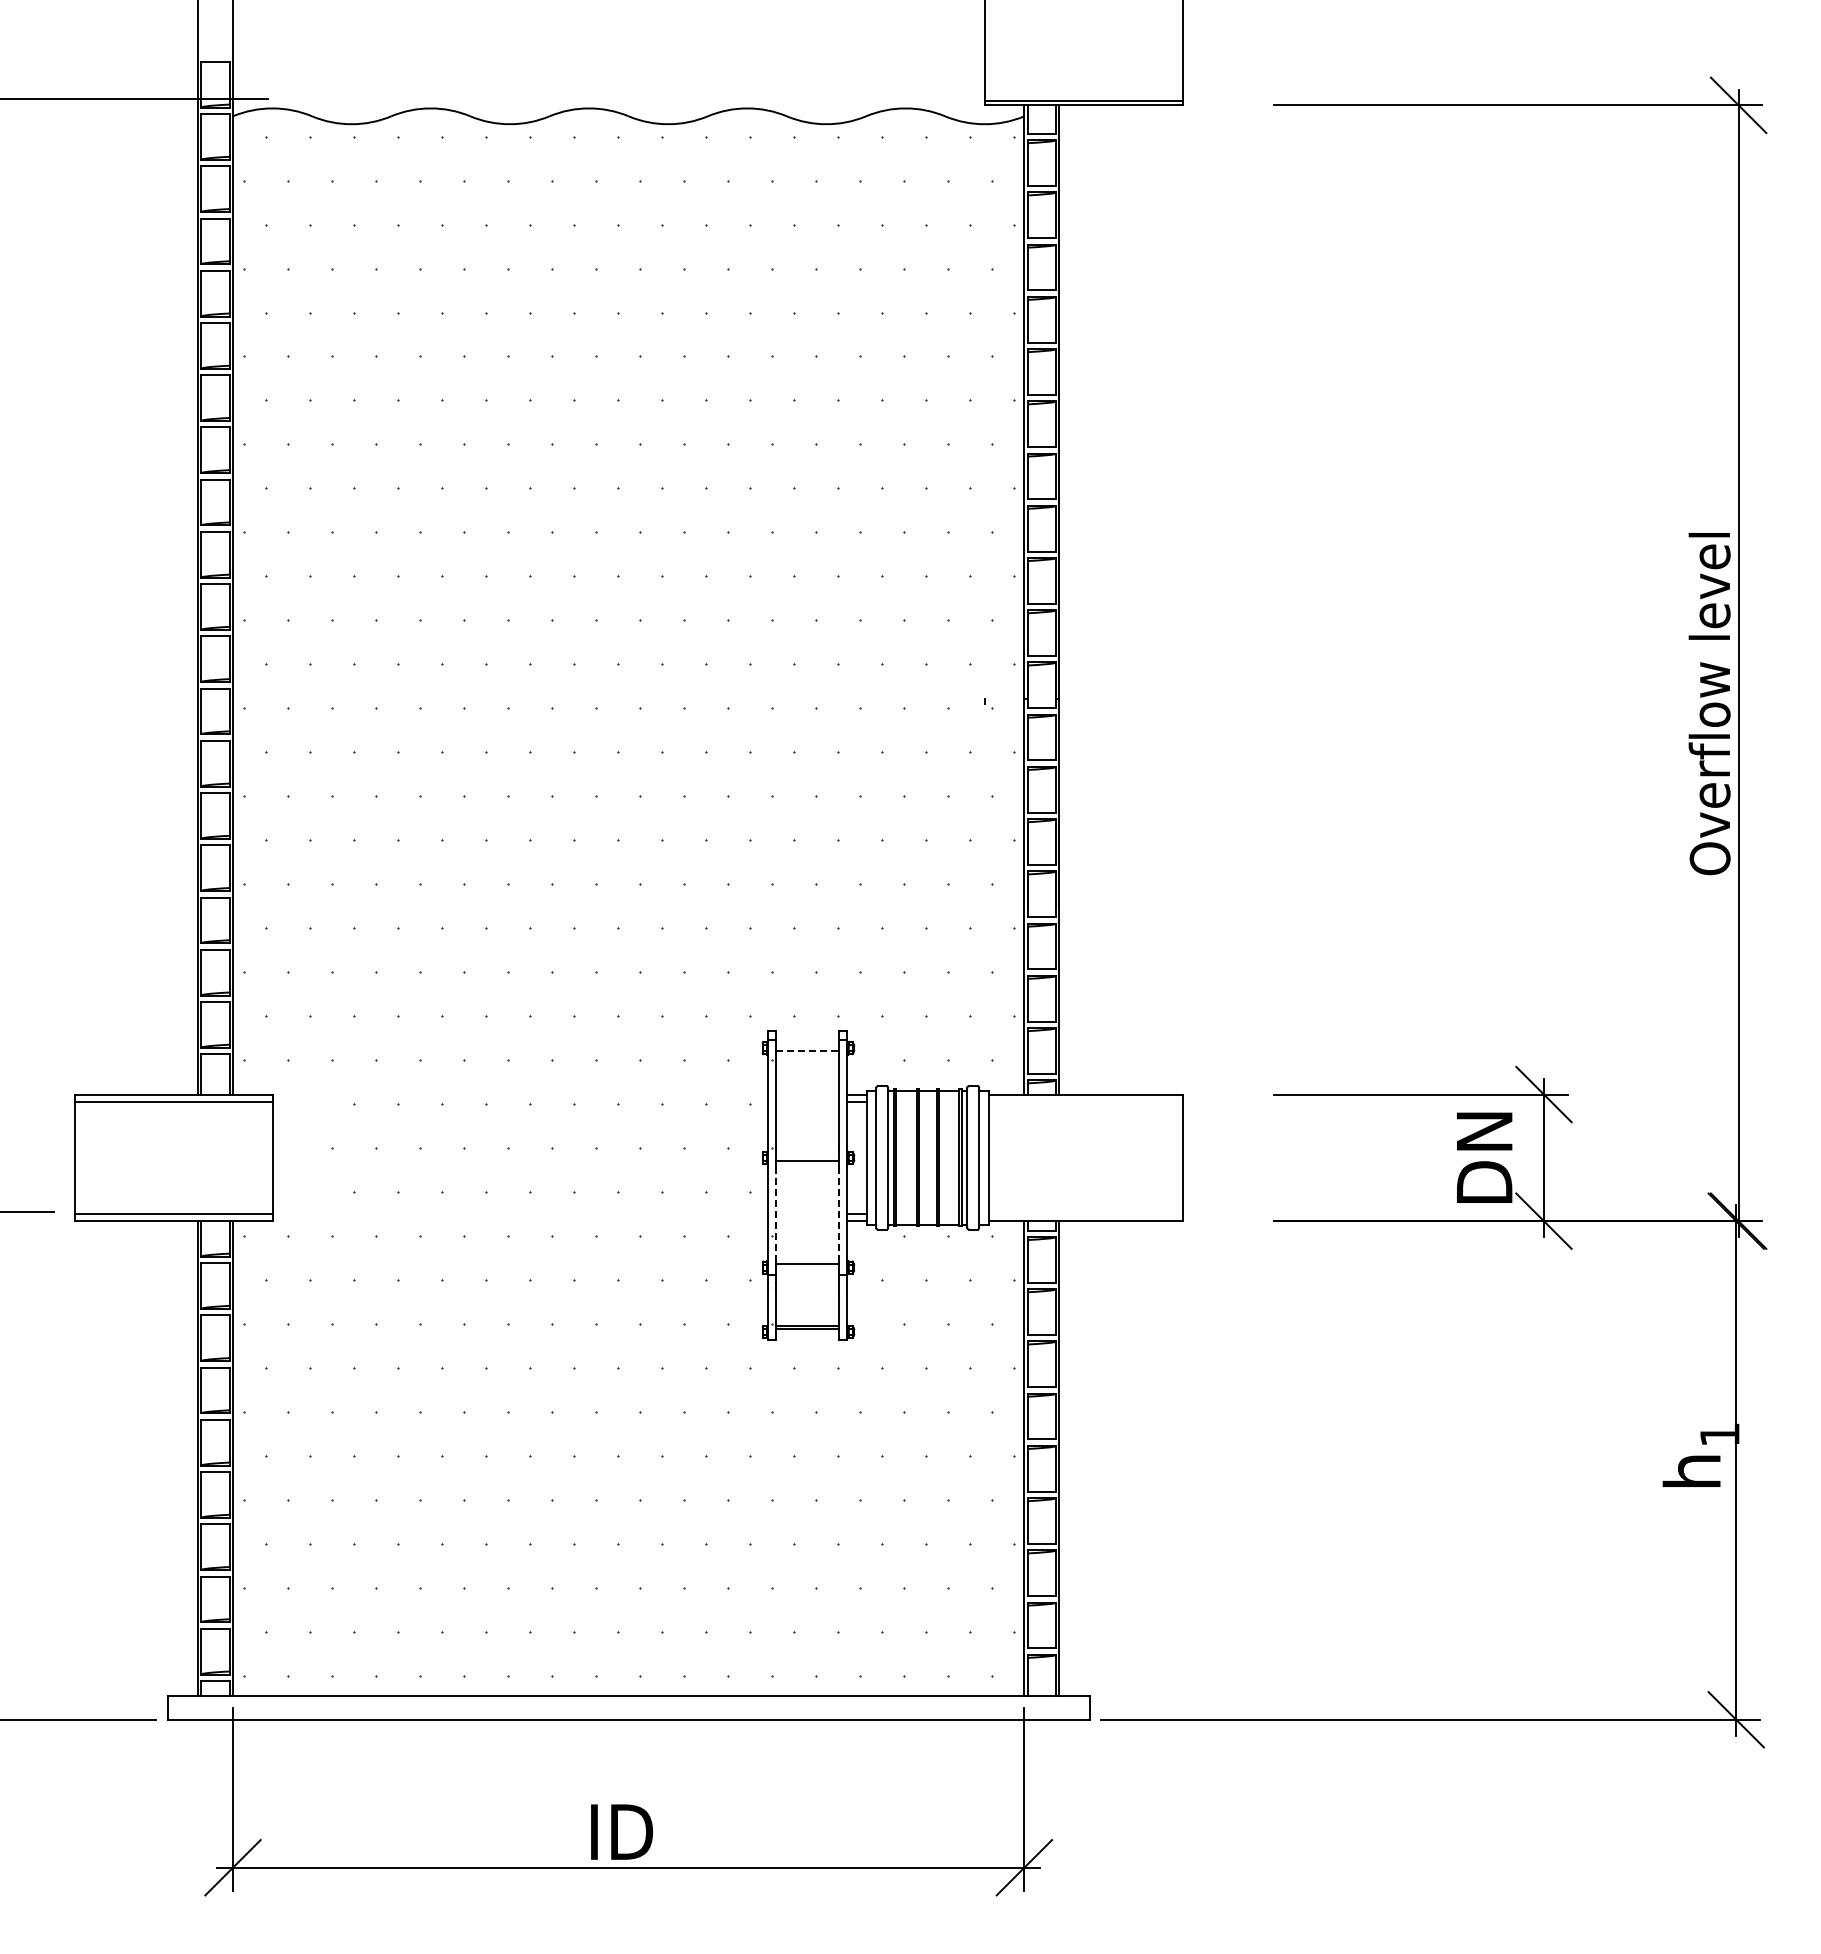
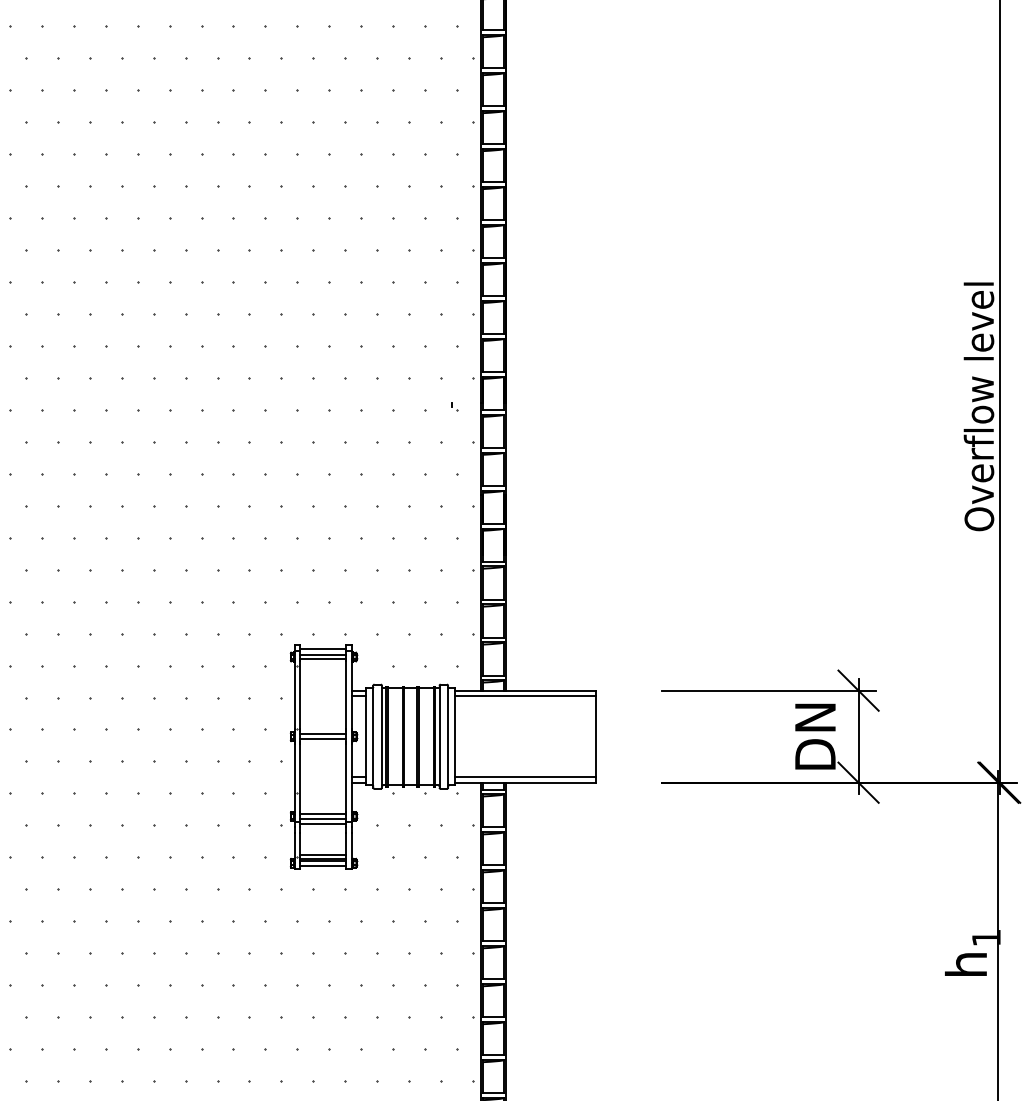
line: (807, 1037) -> (323, 649), added
line: (807, 1045) -> (323, 655), added
line: (807, 1051) -> (323, 659), dashed -> solid
line: (1085, 1102) -> (525, 696), added
line: (807, 1154) -> (323, 734), added
line: (1085, 1213) -> (525, 777), added
line: (775, 1215) -> (300, 778), dashed -> solid
line: (839, 1215) -> (346, 778), dashed -> solid
line: (807, 1270) -> (323, 818), added
line: (807, 1278) -> (323, 824), added
line: (807, 1321) -> (323, 855), added
line: (807, 1335) -> (323, 865), added

